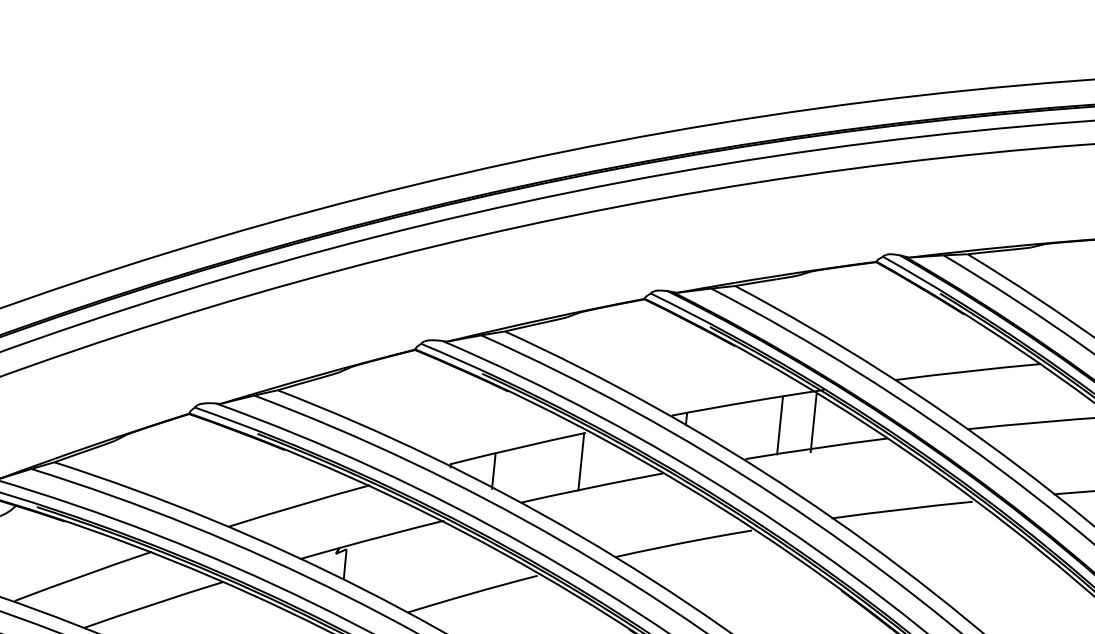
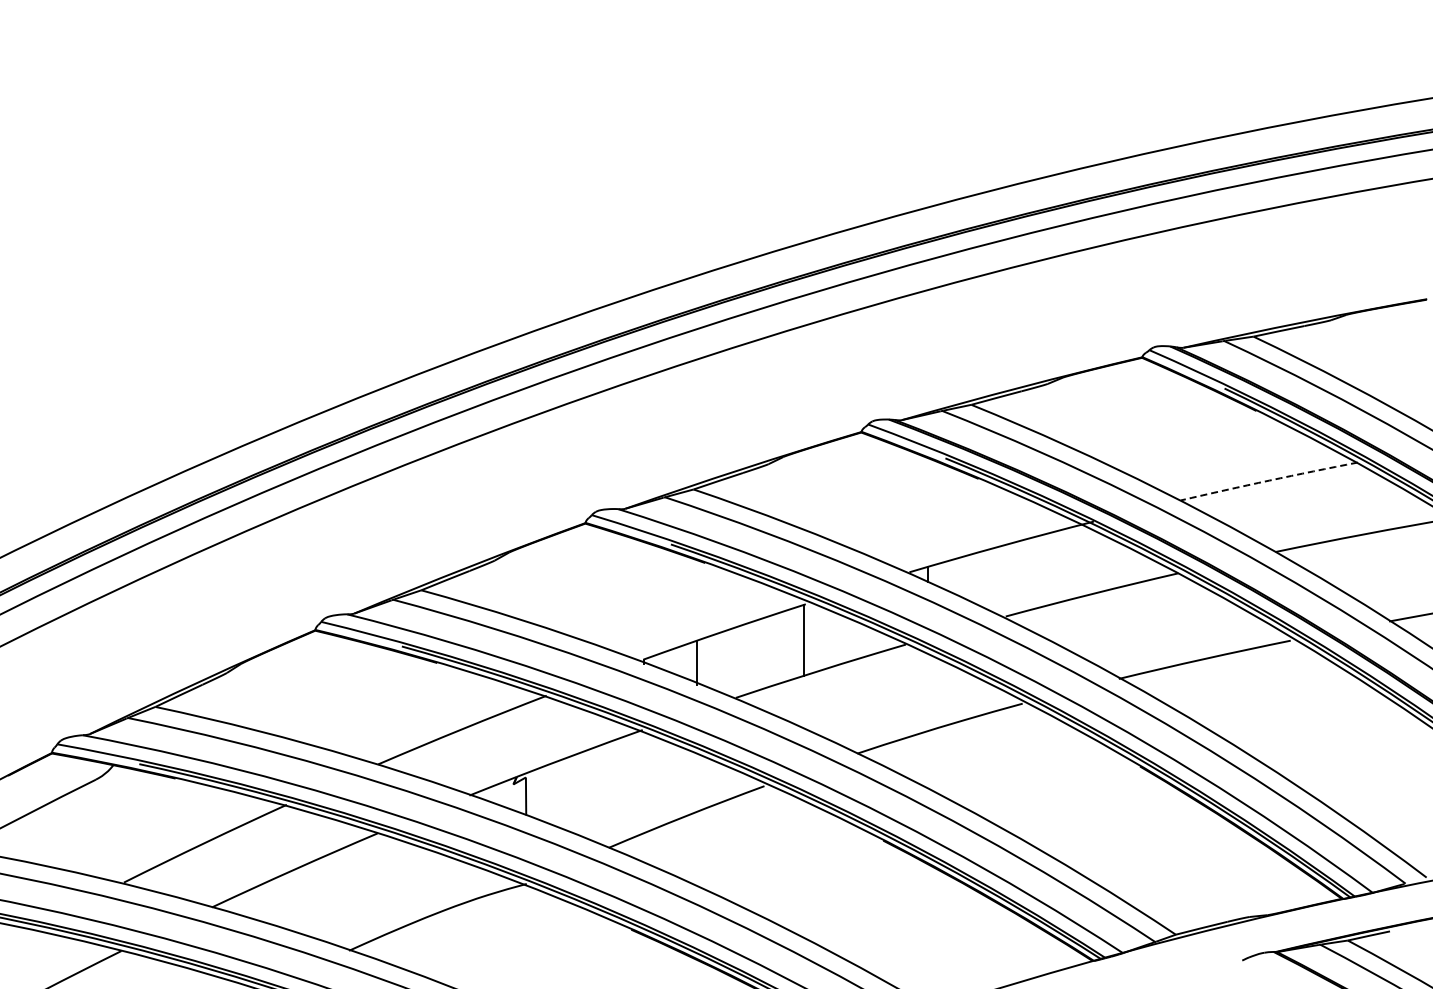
arc: (968, 371) -> (1269, 480), solid -> dashed
line: (813, 422) -> (1085, 563), removed
line: (780, 425) -> (1044, 570), removed

